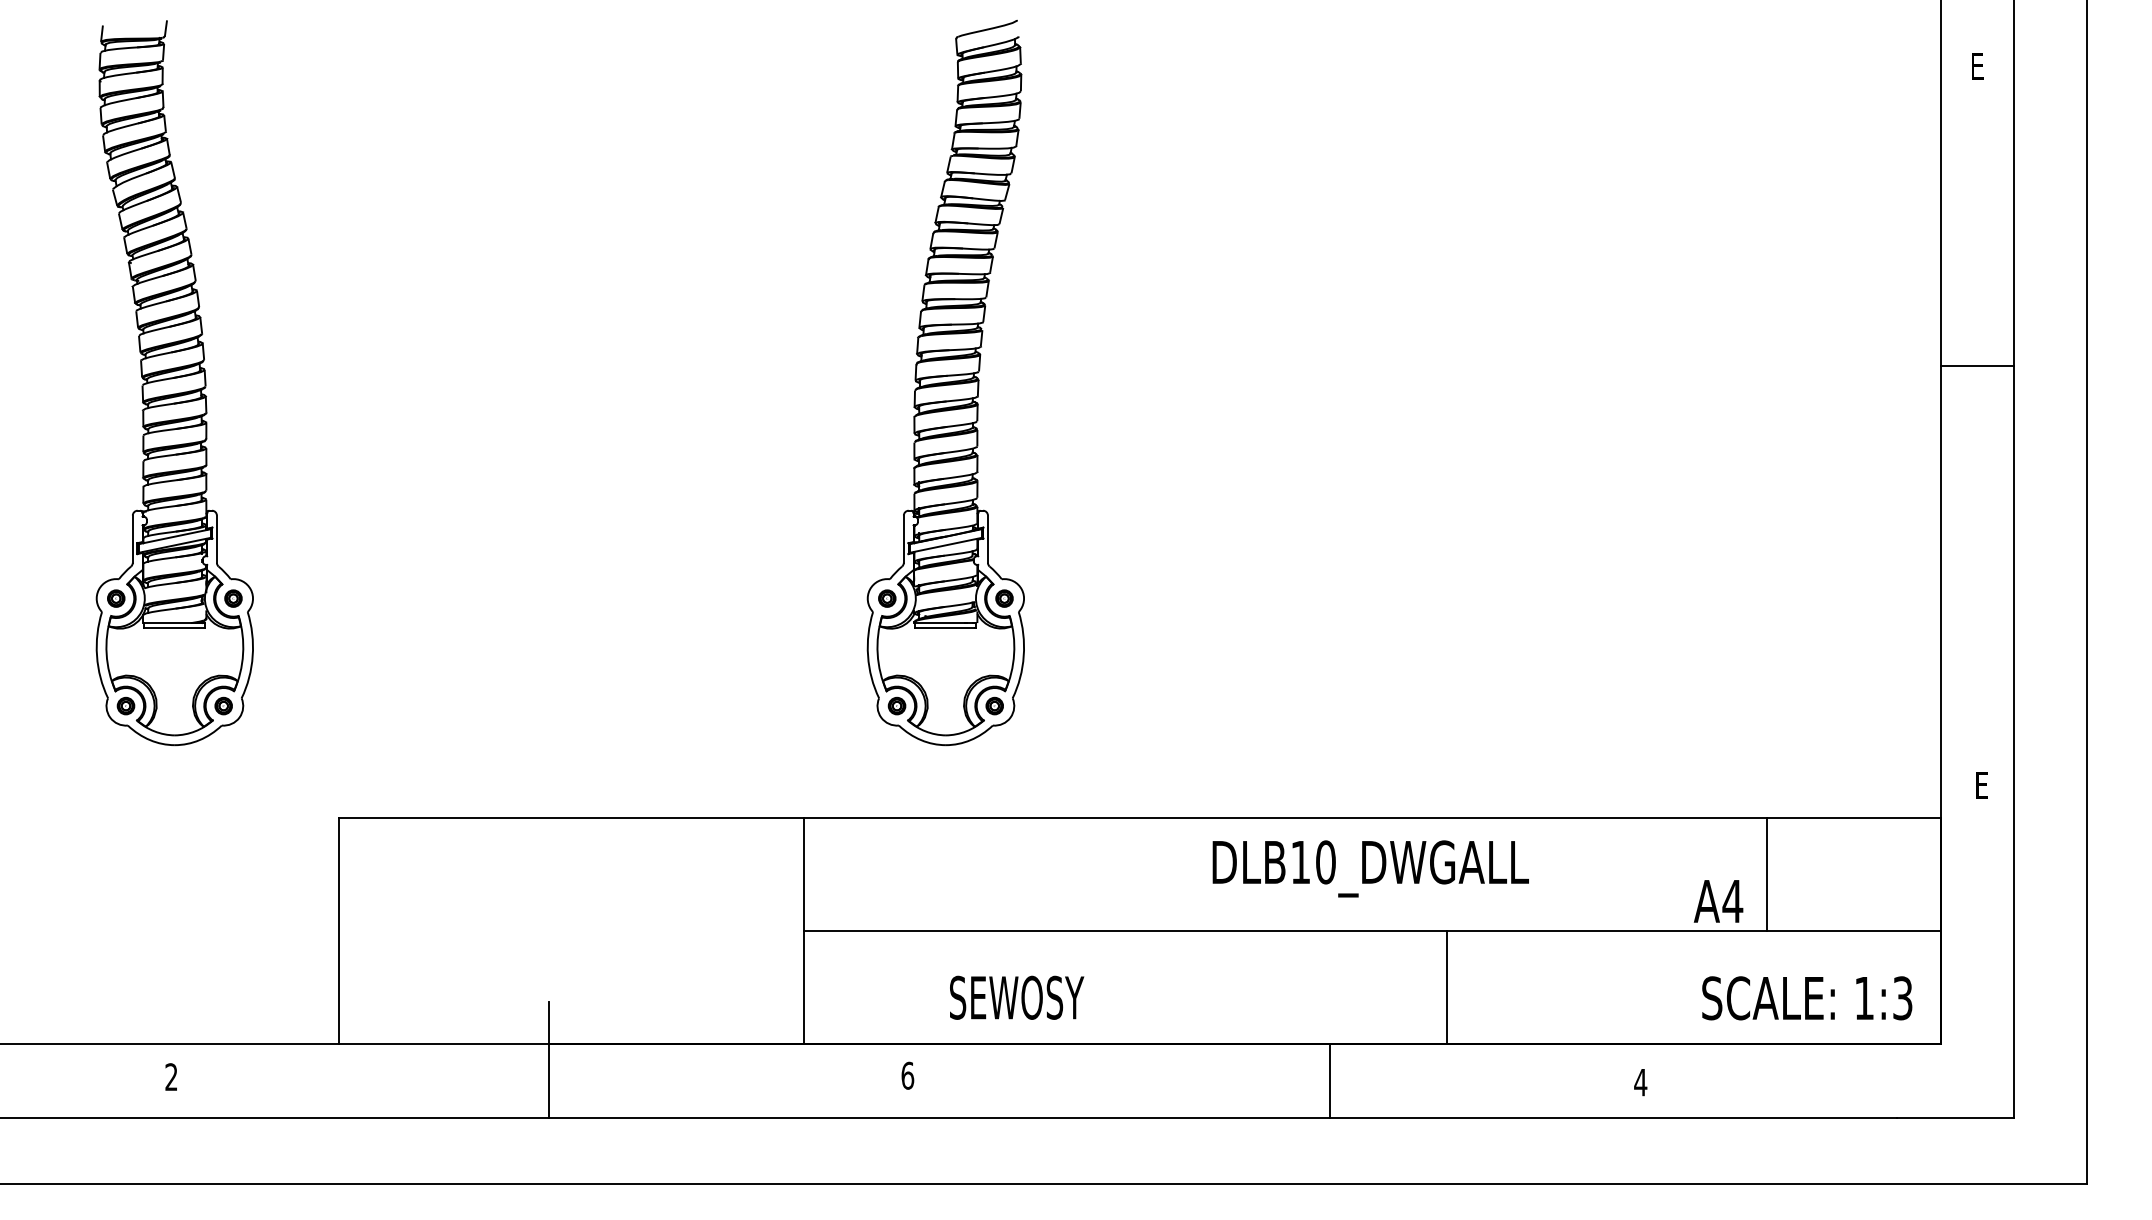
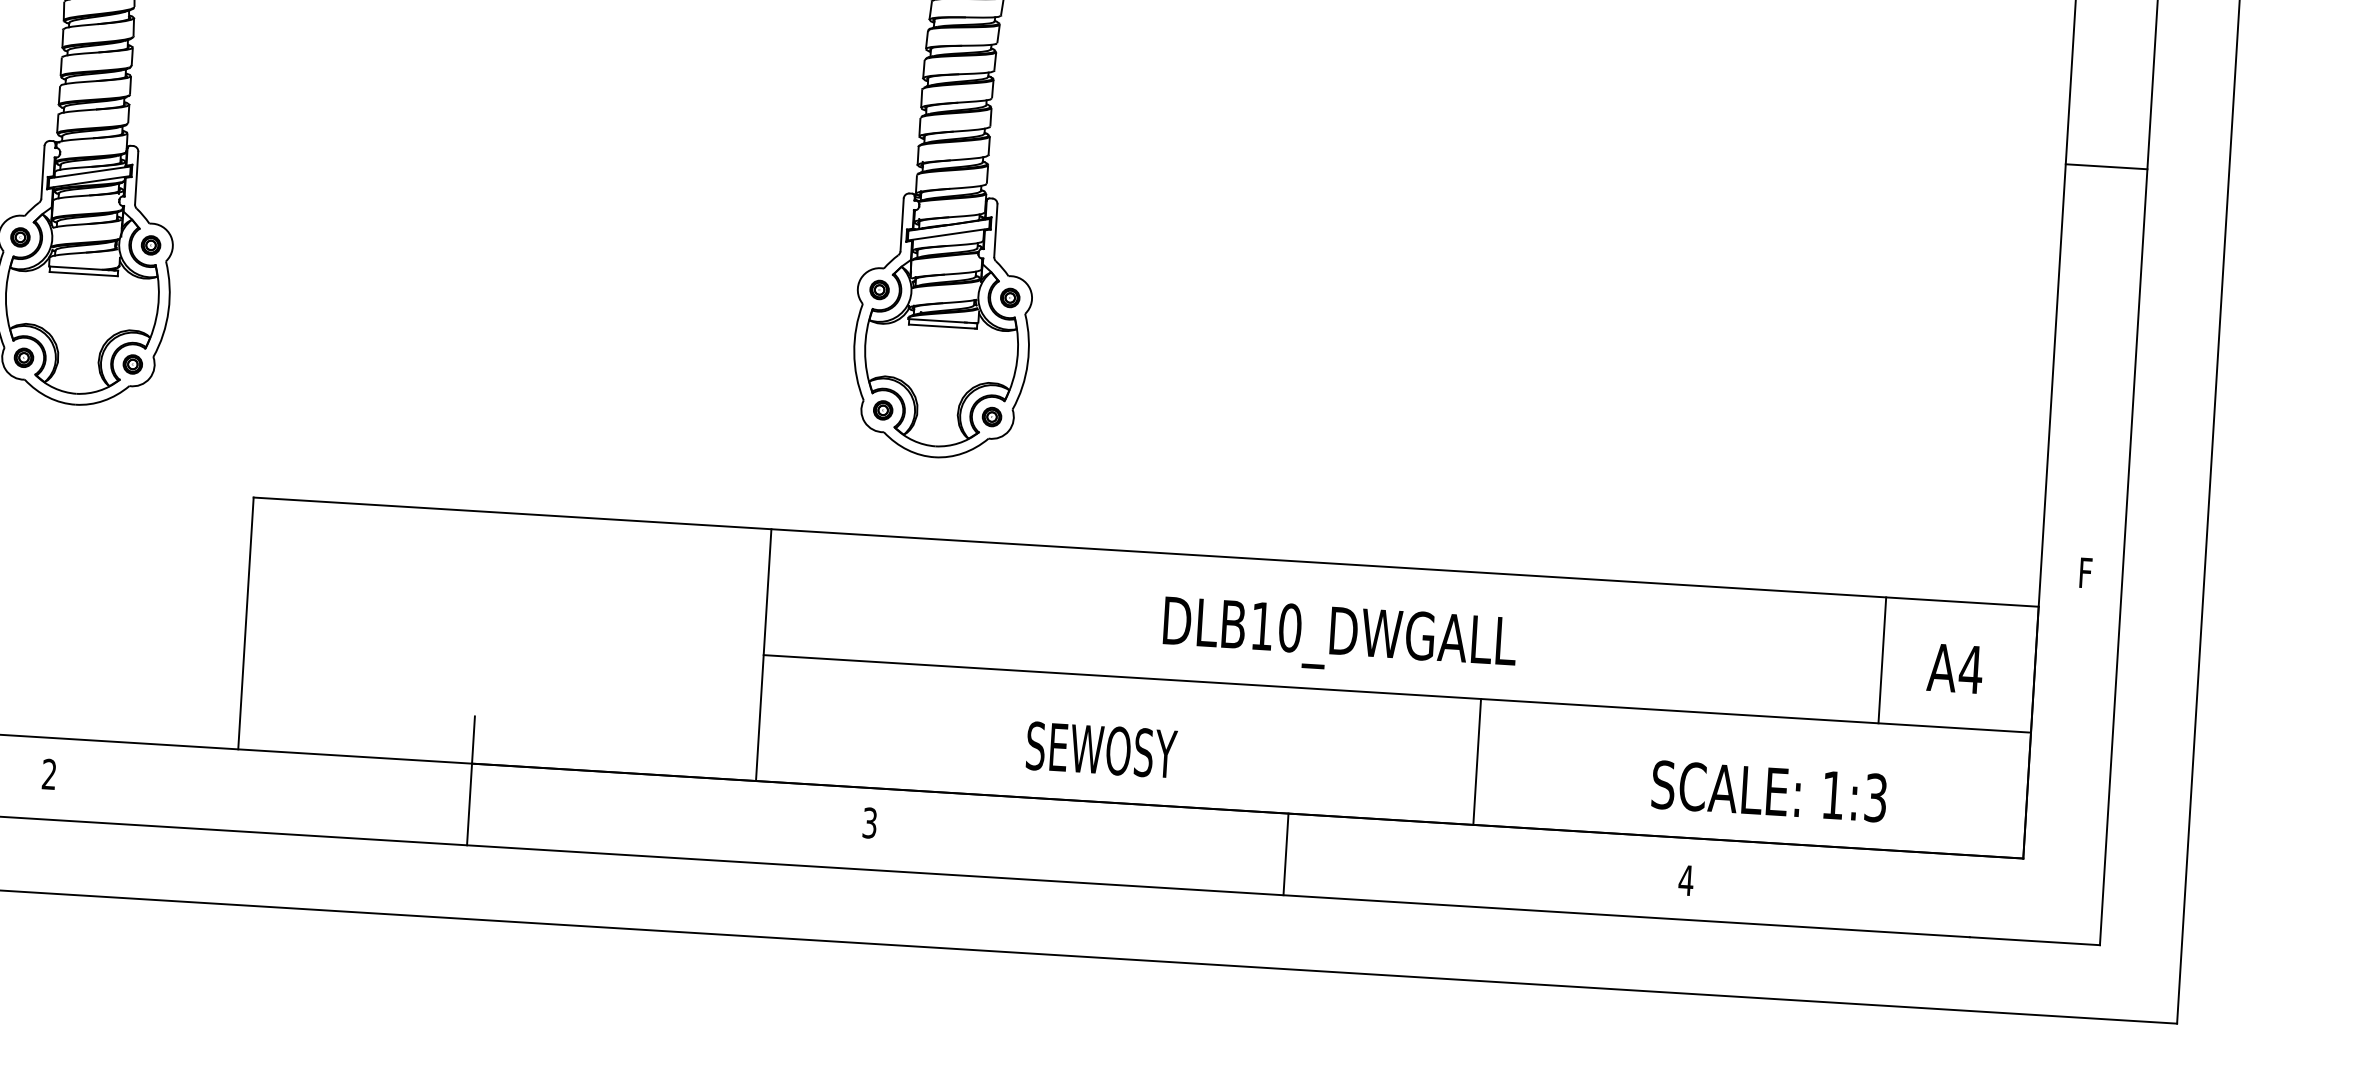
line: (1977, 366) -> (2106, 166), moved
text: (1983, 785) -> (2088, 572), E -> F
text: (1370, 868) -> (1339, 637), moved
line: (1767, 874) -> (1882, 659), moved
text: (1718, 901) -> (1955, 668), moved
text: (1017, 997) -> (1102, 749), moved
text: (1807, 998) -> (1769, 791), moved
text: (907, 1075) -> (869, 822), 6 -> 3
line: (1330, 1080) -> (1286, 853), moved

